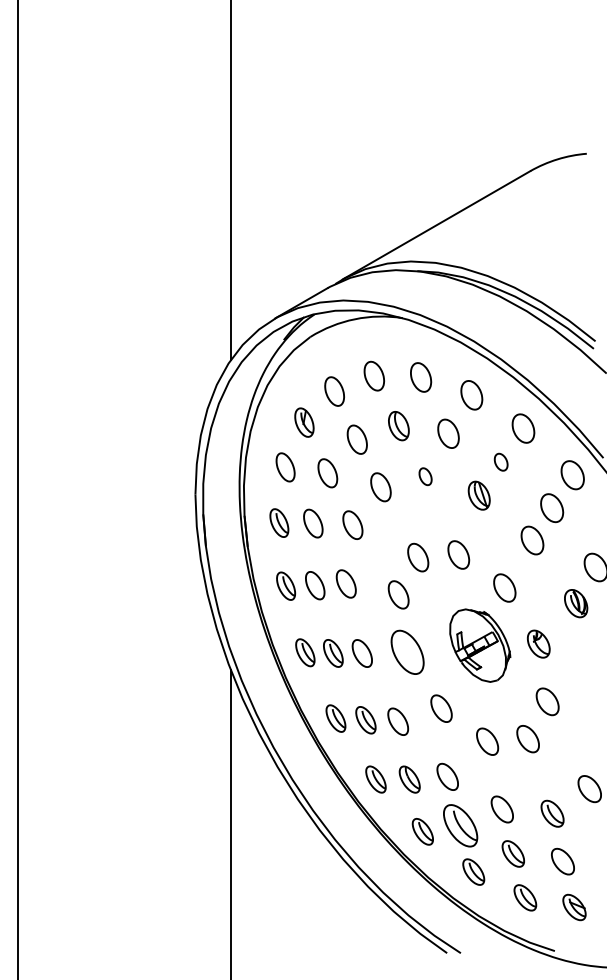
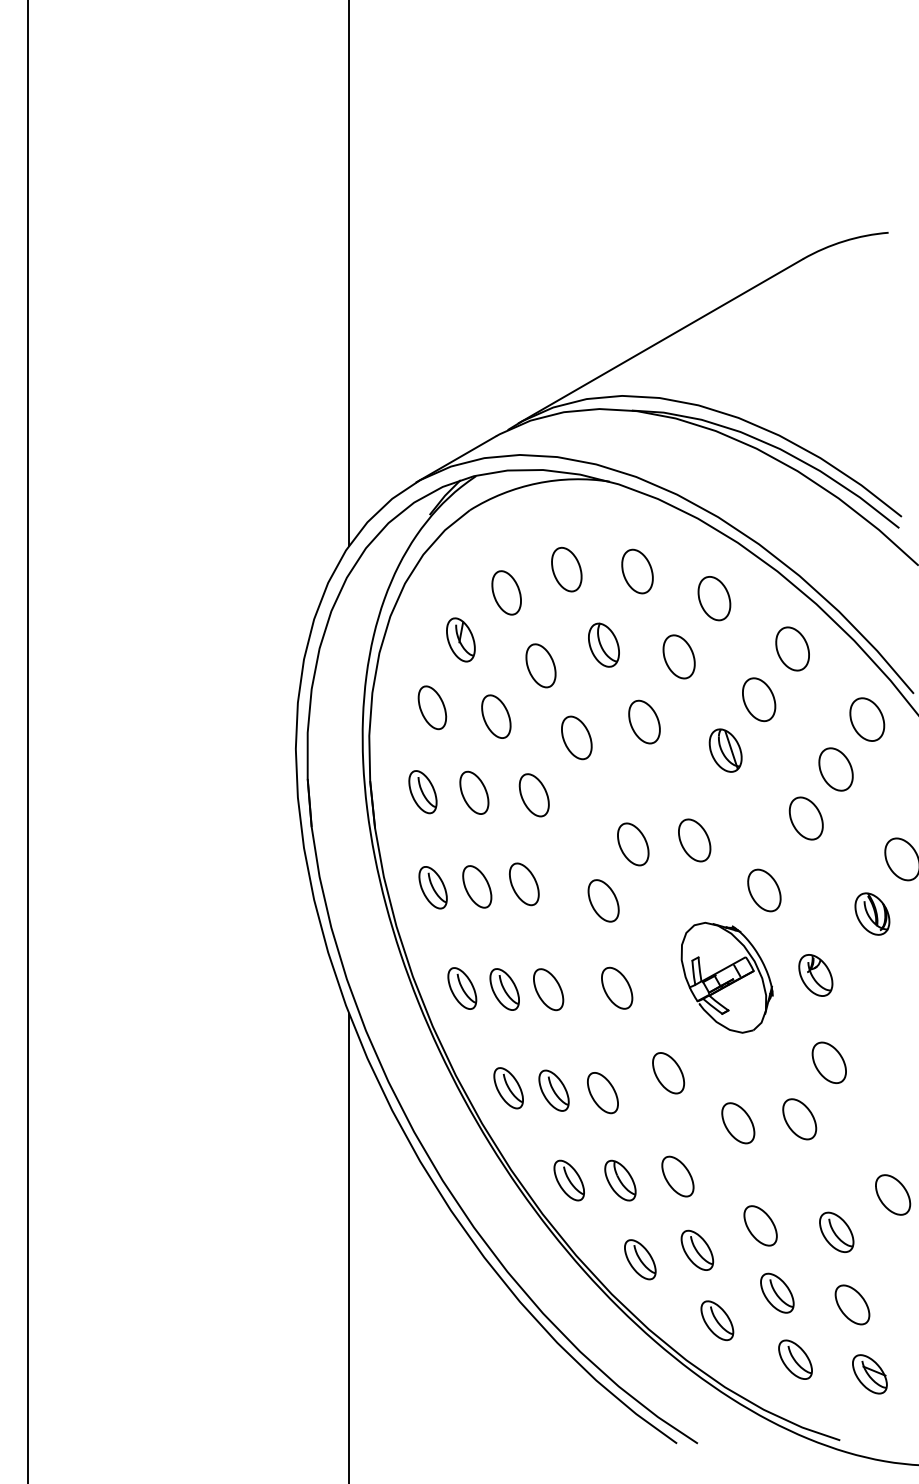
part: (500, 462) -> (757, 700), size x1.67
part: (425, 476) -> (644, 721), size x1.67
part: (407, 652) -> (617, 988), size x0.62
part: (460, 825) -> (697, 1250), size x0.62

